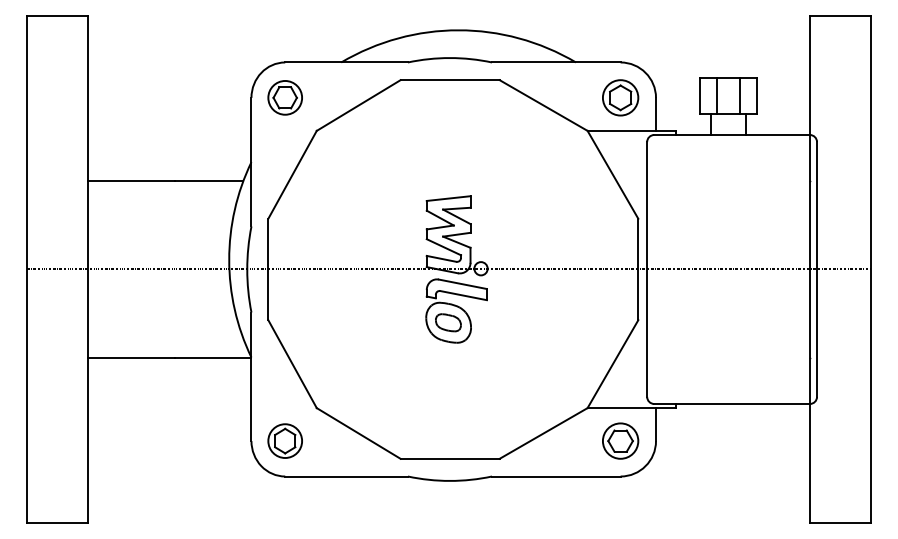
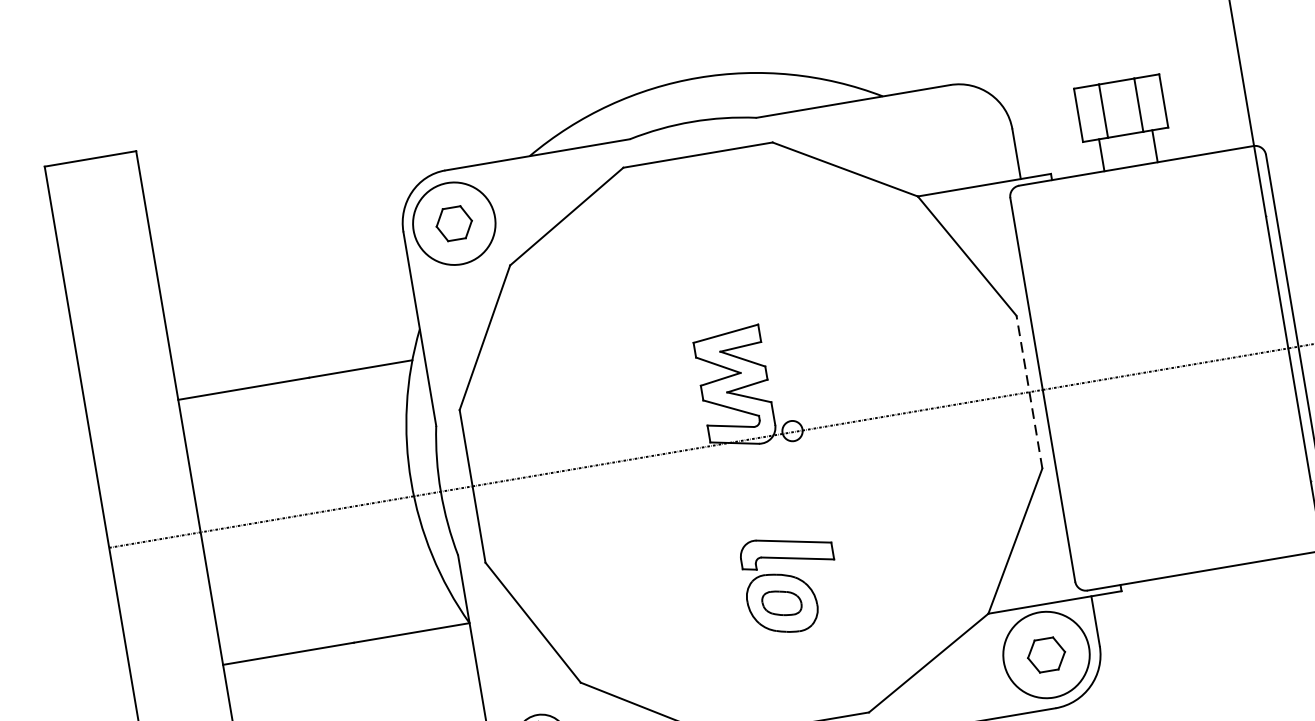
circle: (285, 97) -> (454, 223), size x1.6
part: (620, 97) -> (958, 137), removed
line: (638, 269) -> (1029, 392), solid -> dashed
part: (456, 310) -> (791, 582), moved
circle: (620, 440) -> (1046, 654), size x1.6

